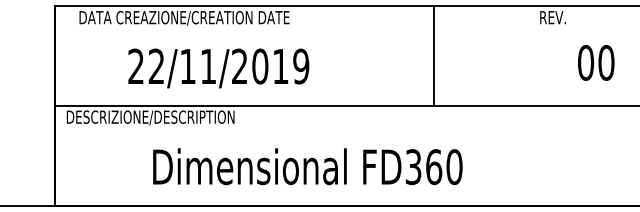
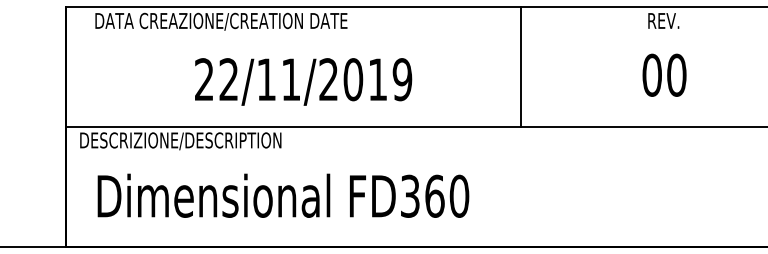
text: (596, 62) -> (664, 74), moved
text: (218, 68) -> (303, 81), moved
text: (307, 166) -> (283, 195), moved

